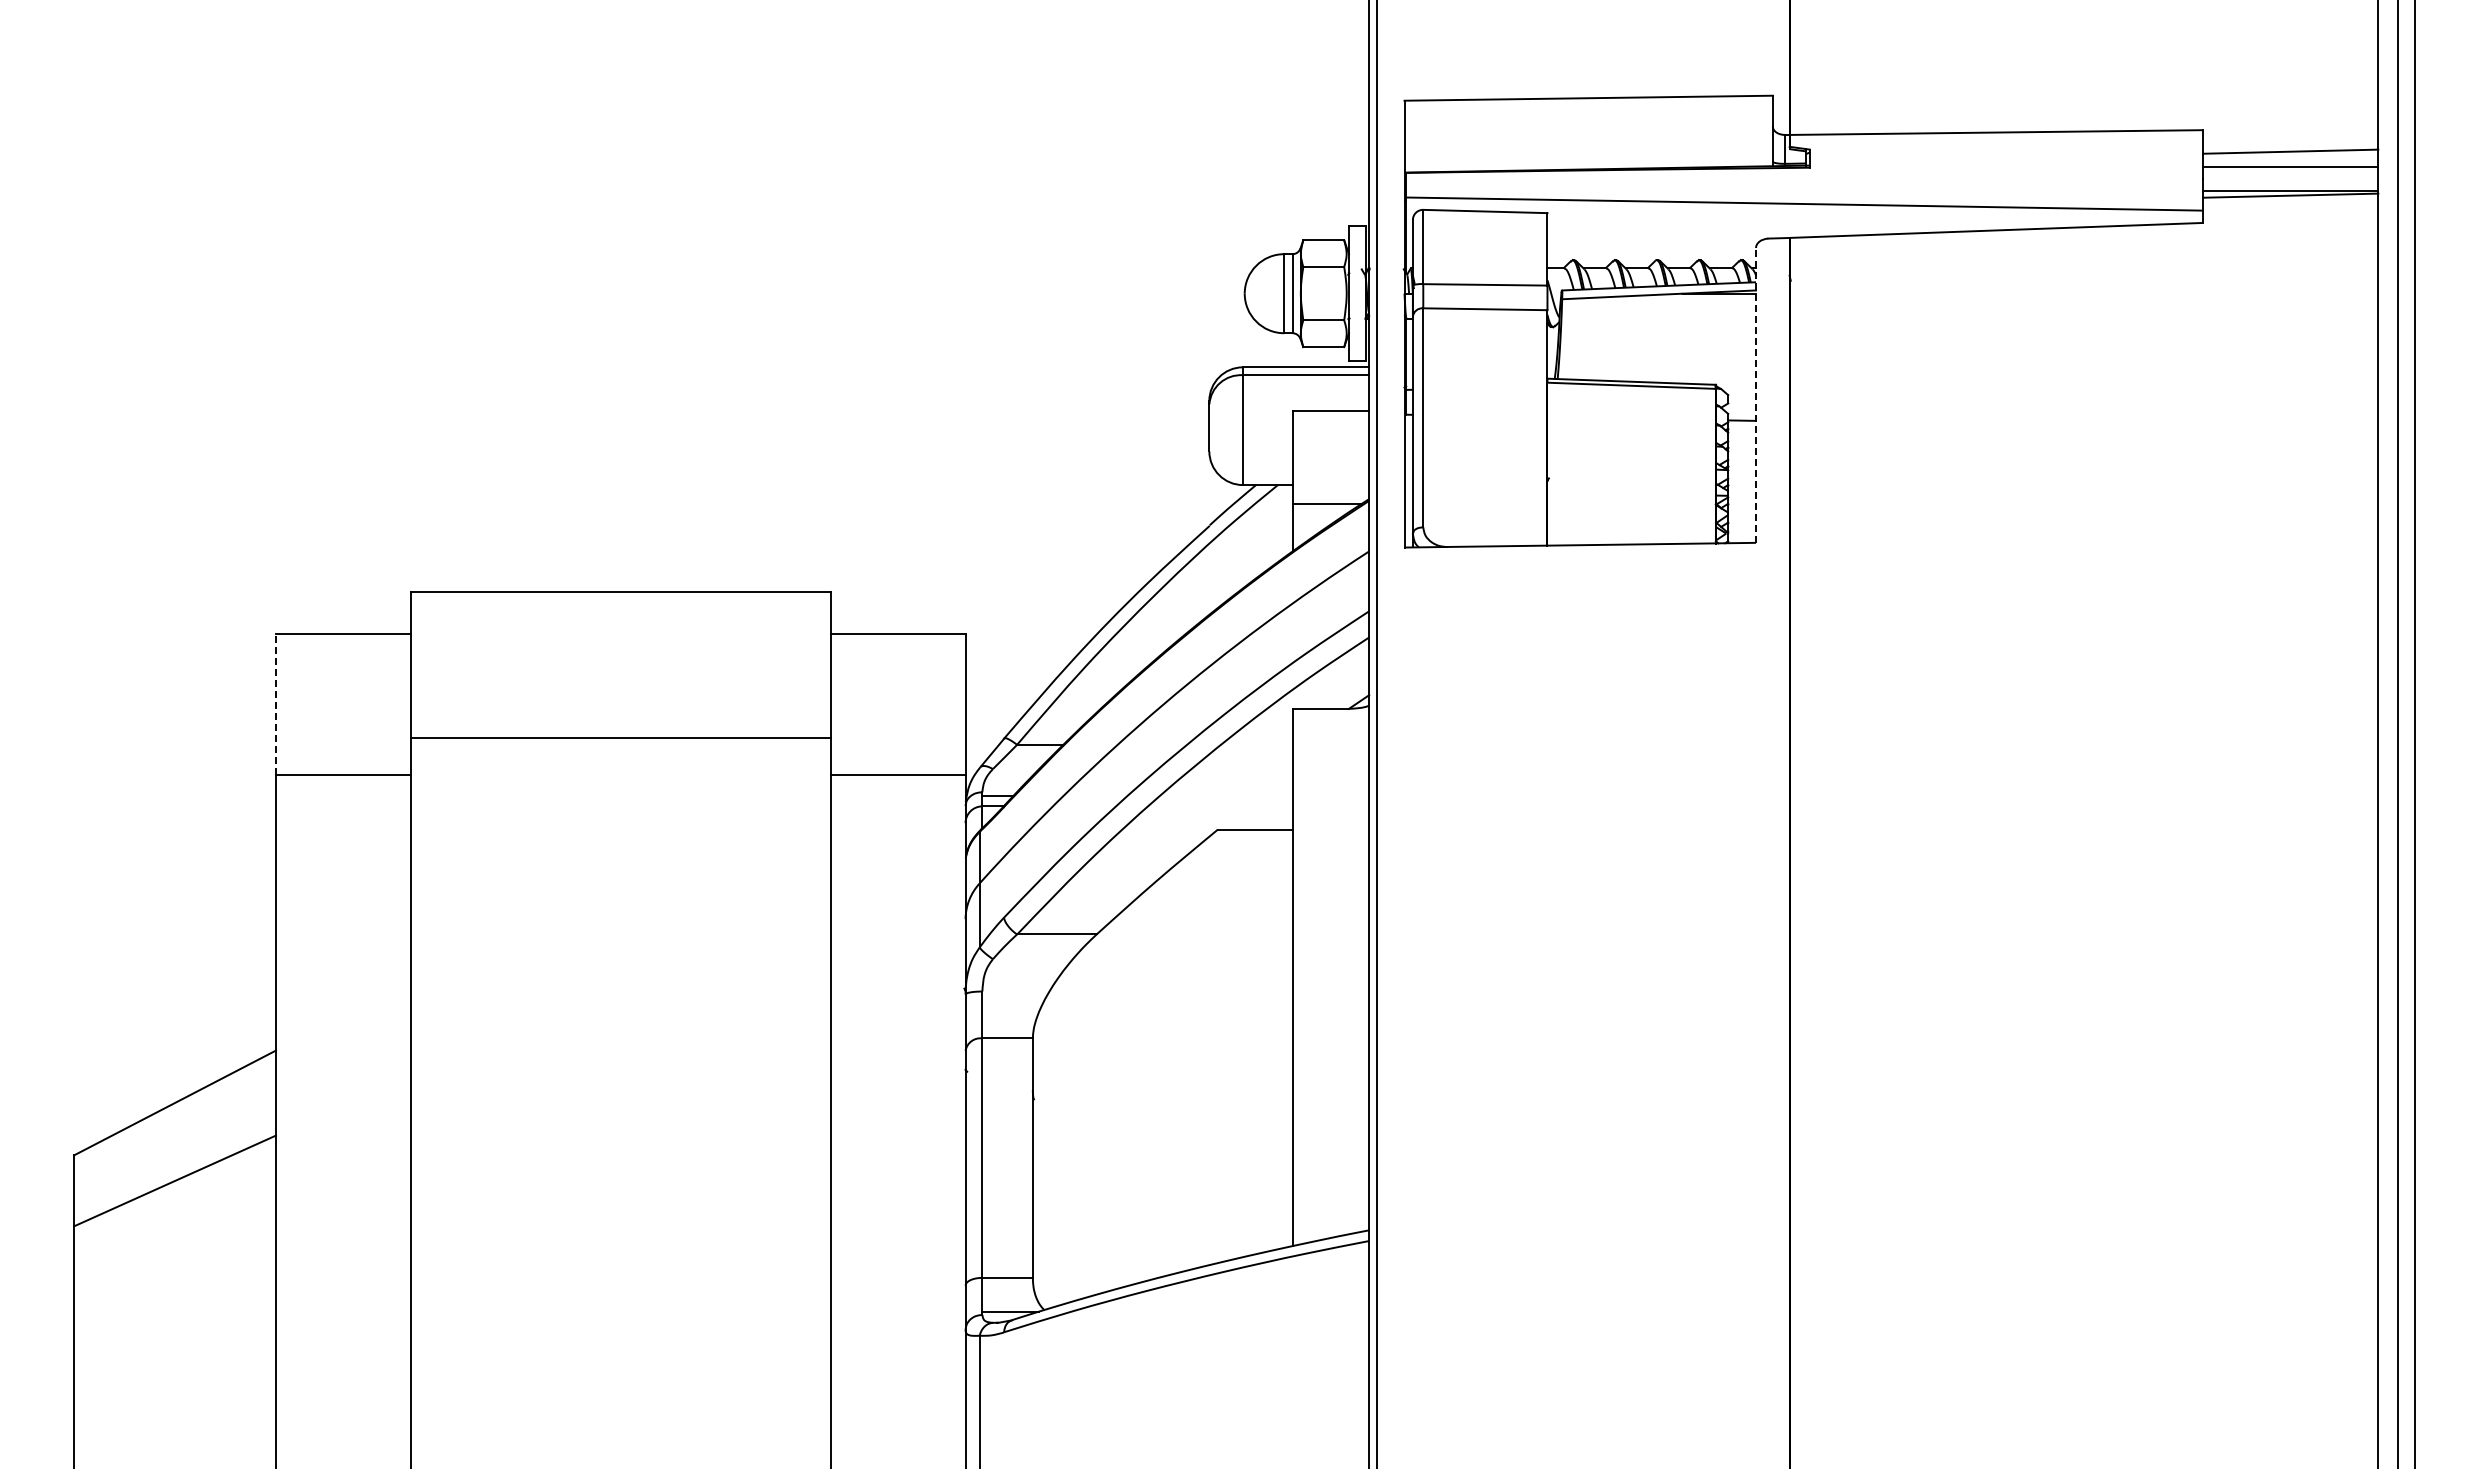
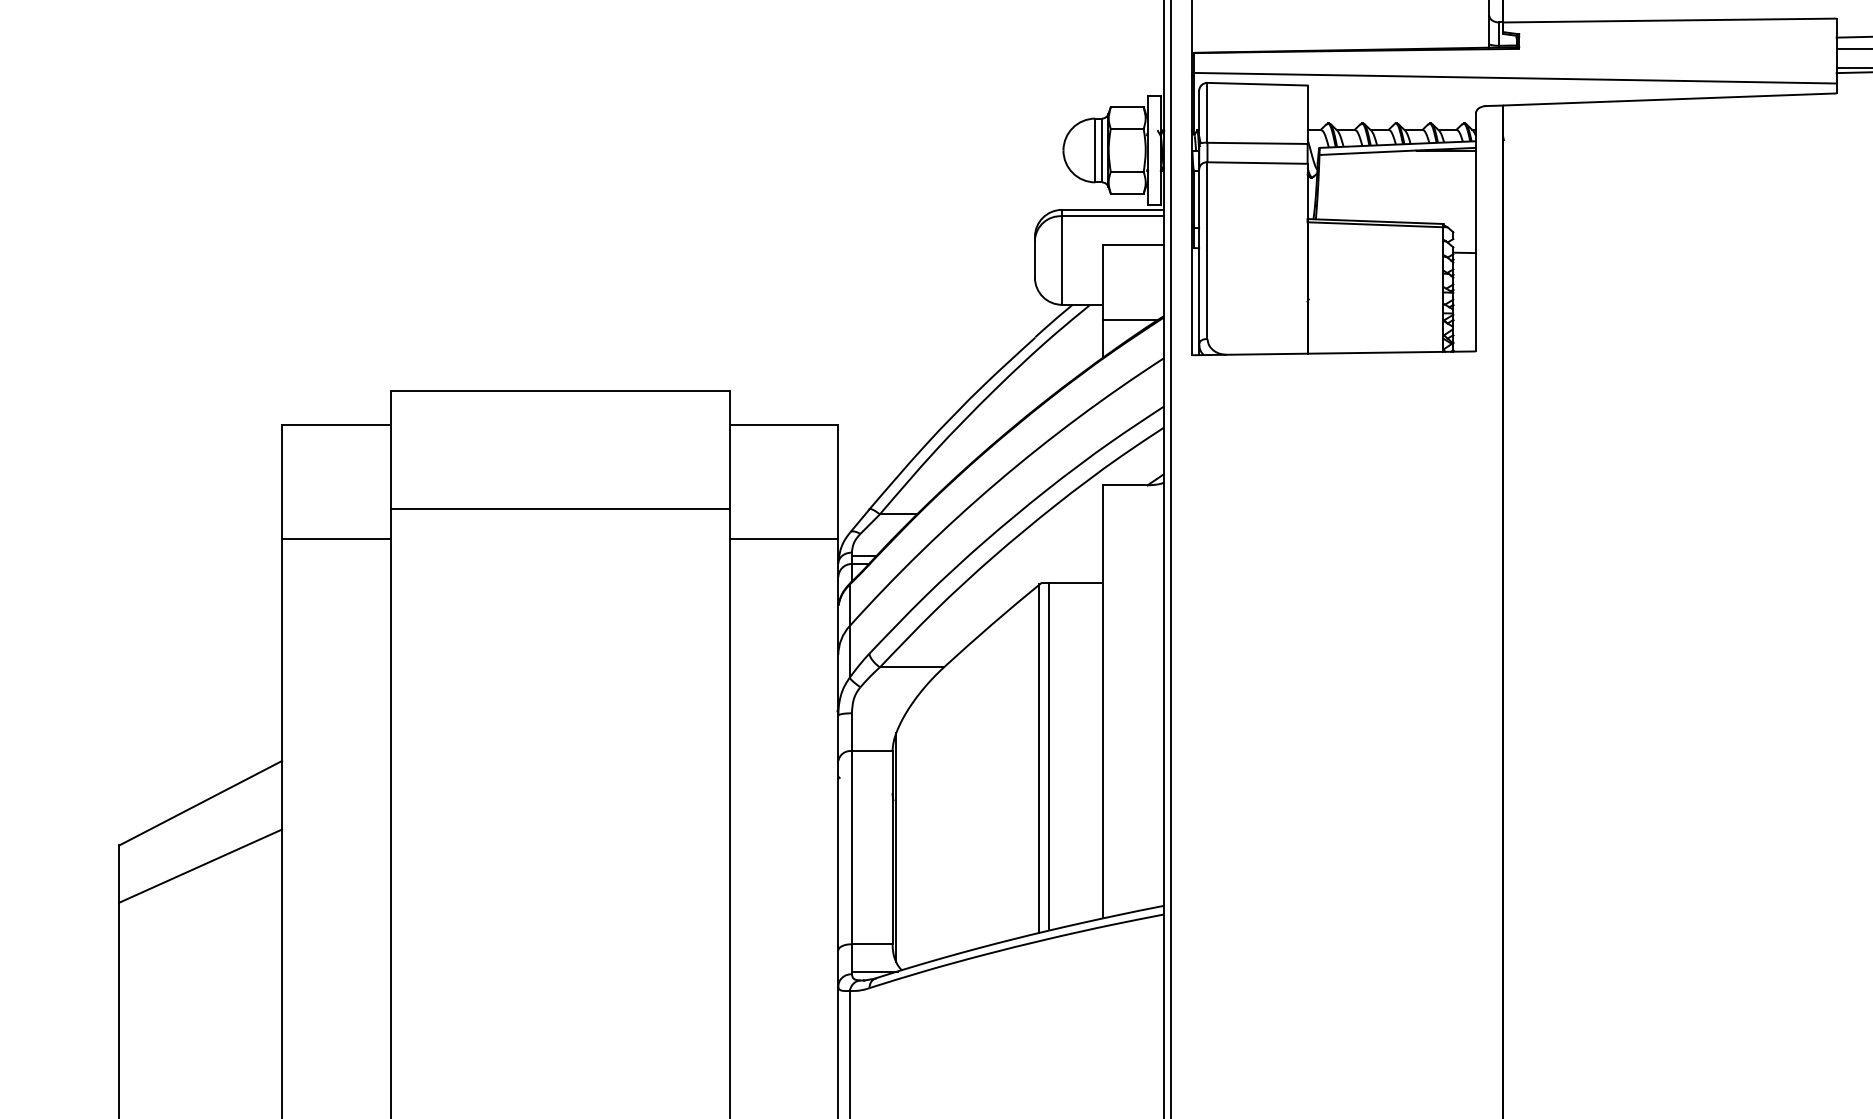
line: (1756, 394) -> (1476, 231), dashed -> solid
line: (275, 703) -> (281, 481), dashed -> solid
line: (1226, 1044) -> (1048, 756), added
line: (1214, 1047) -> (1039, 758), added
line: (1037, 1157) -> (896, 847), added

